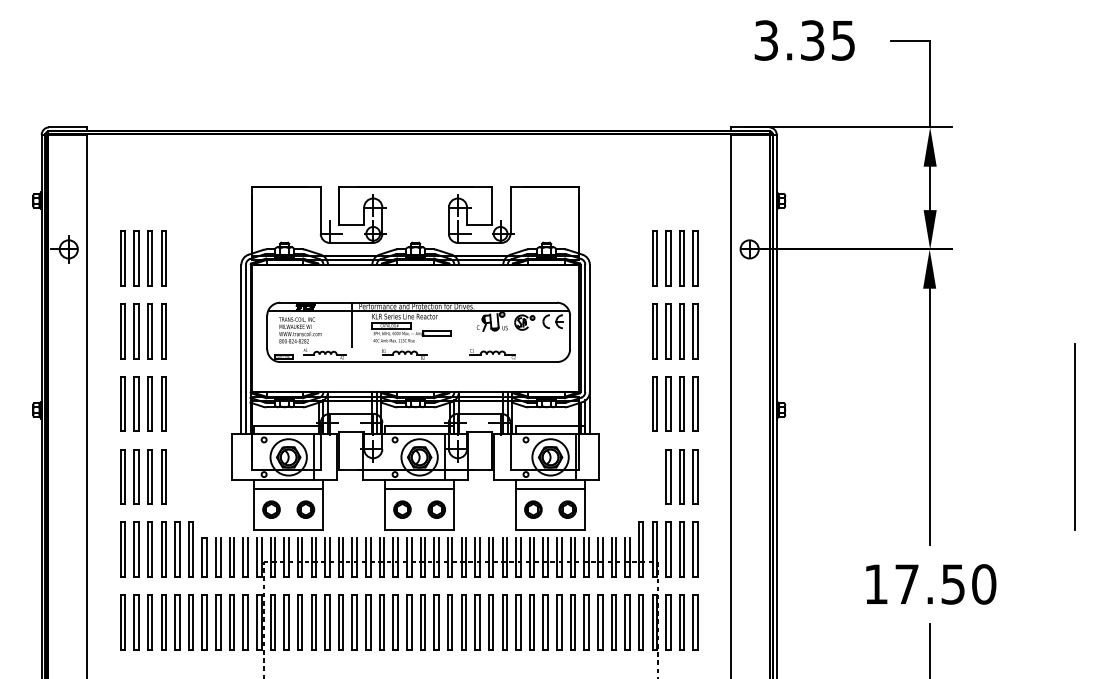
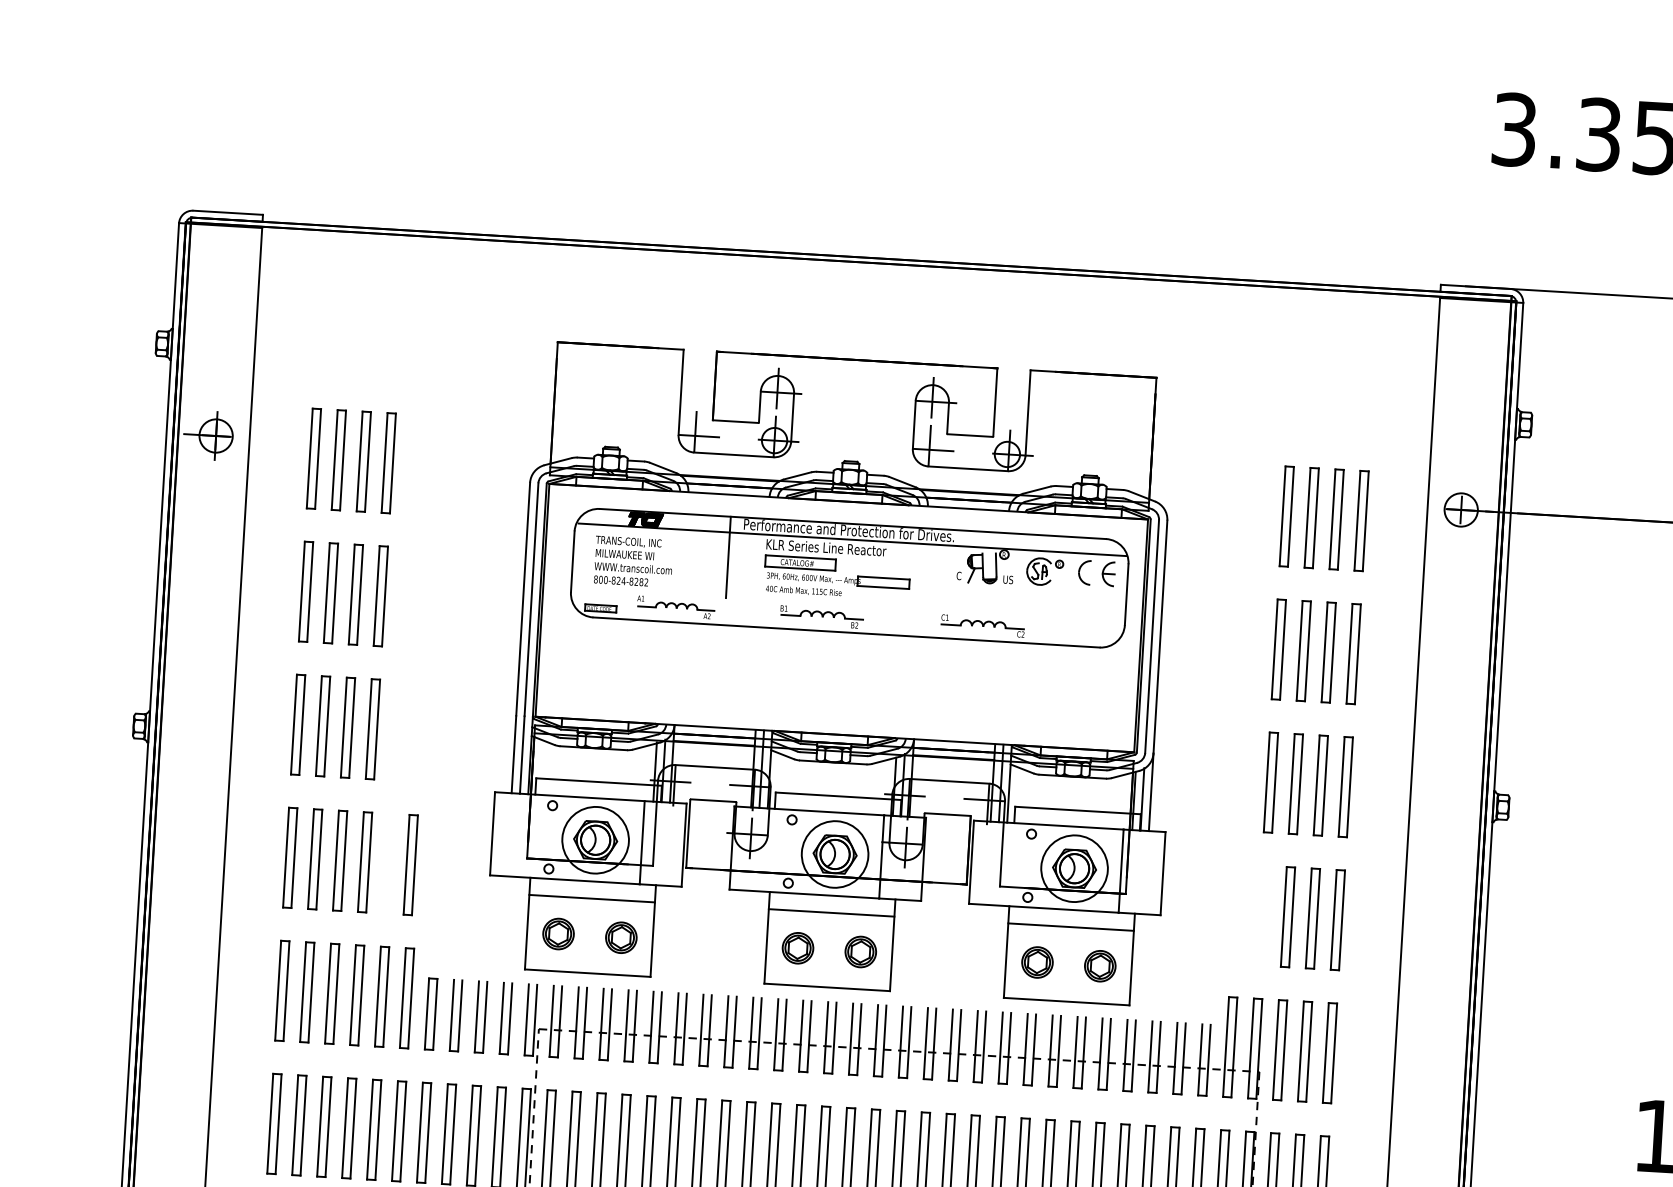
part: (418, 331) -> (849, 576), moved
part: (188, 476) -> (410, 864), added

